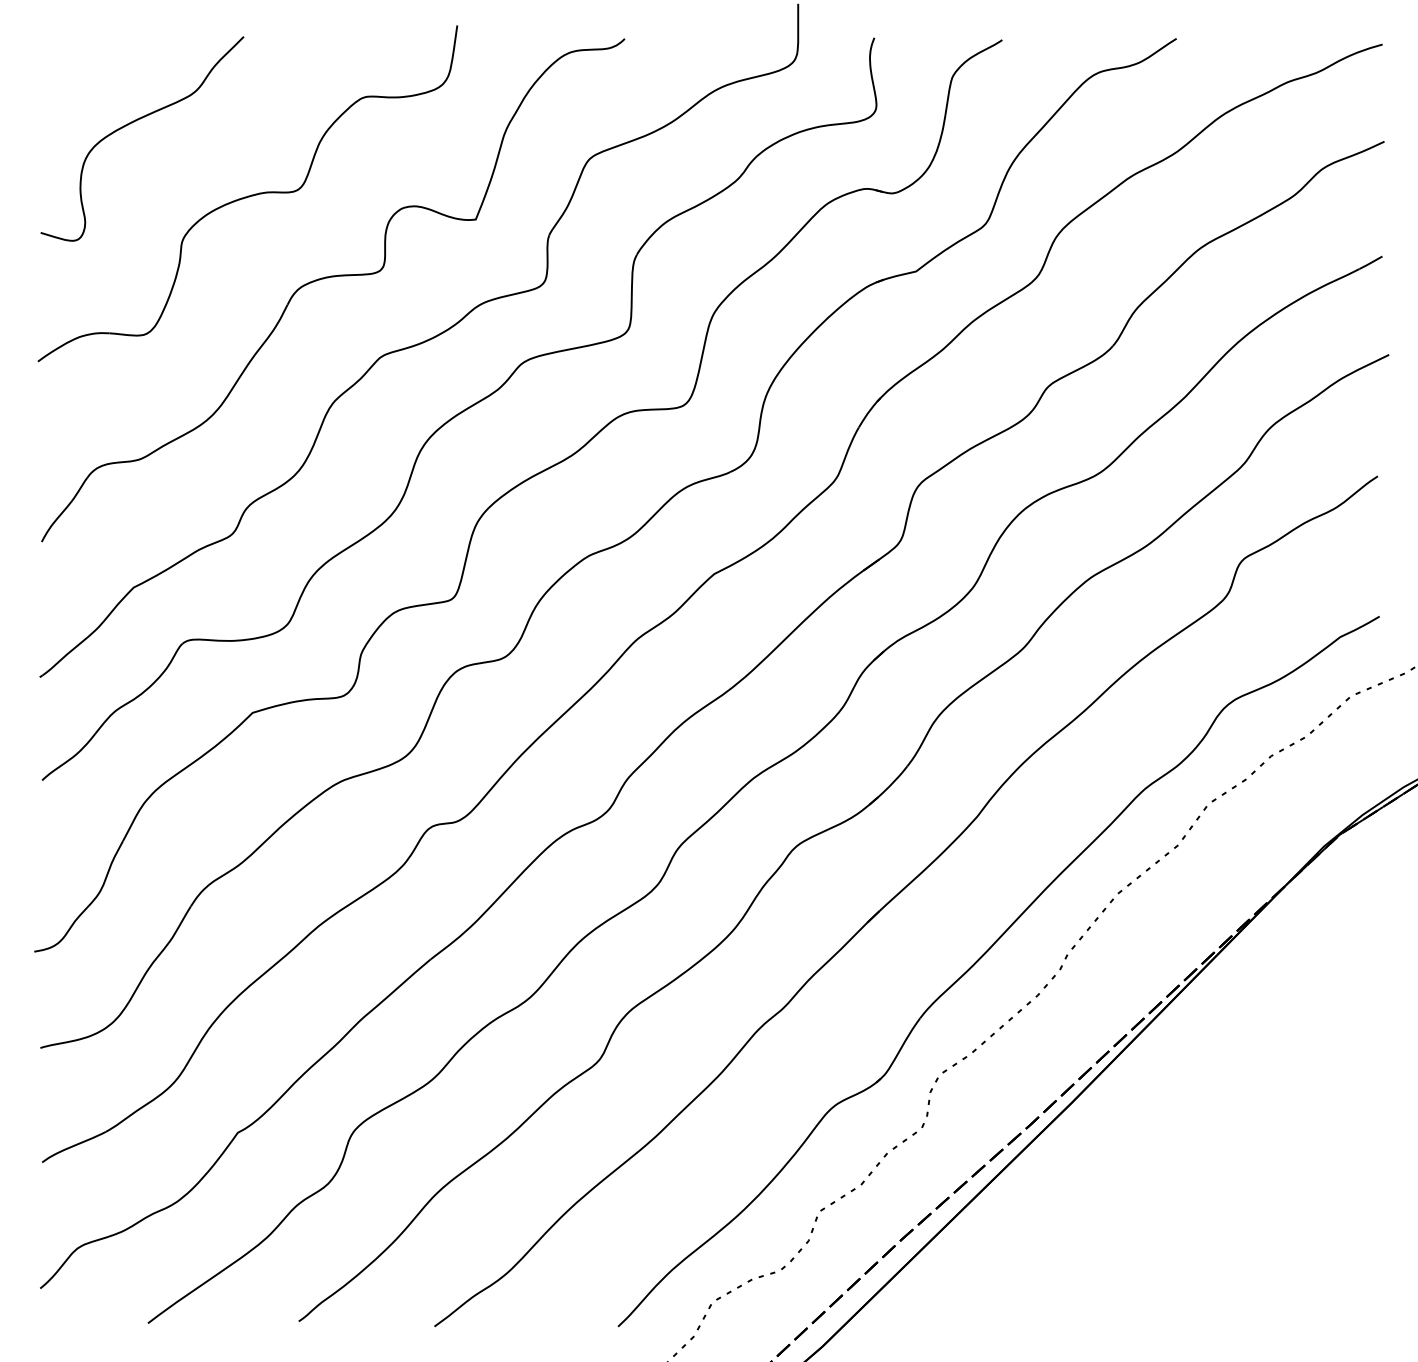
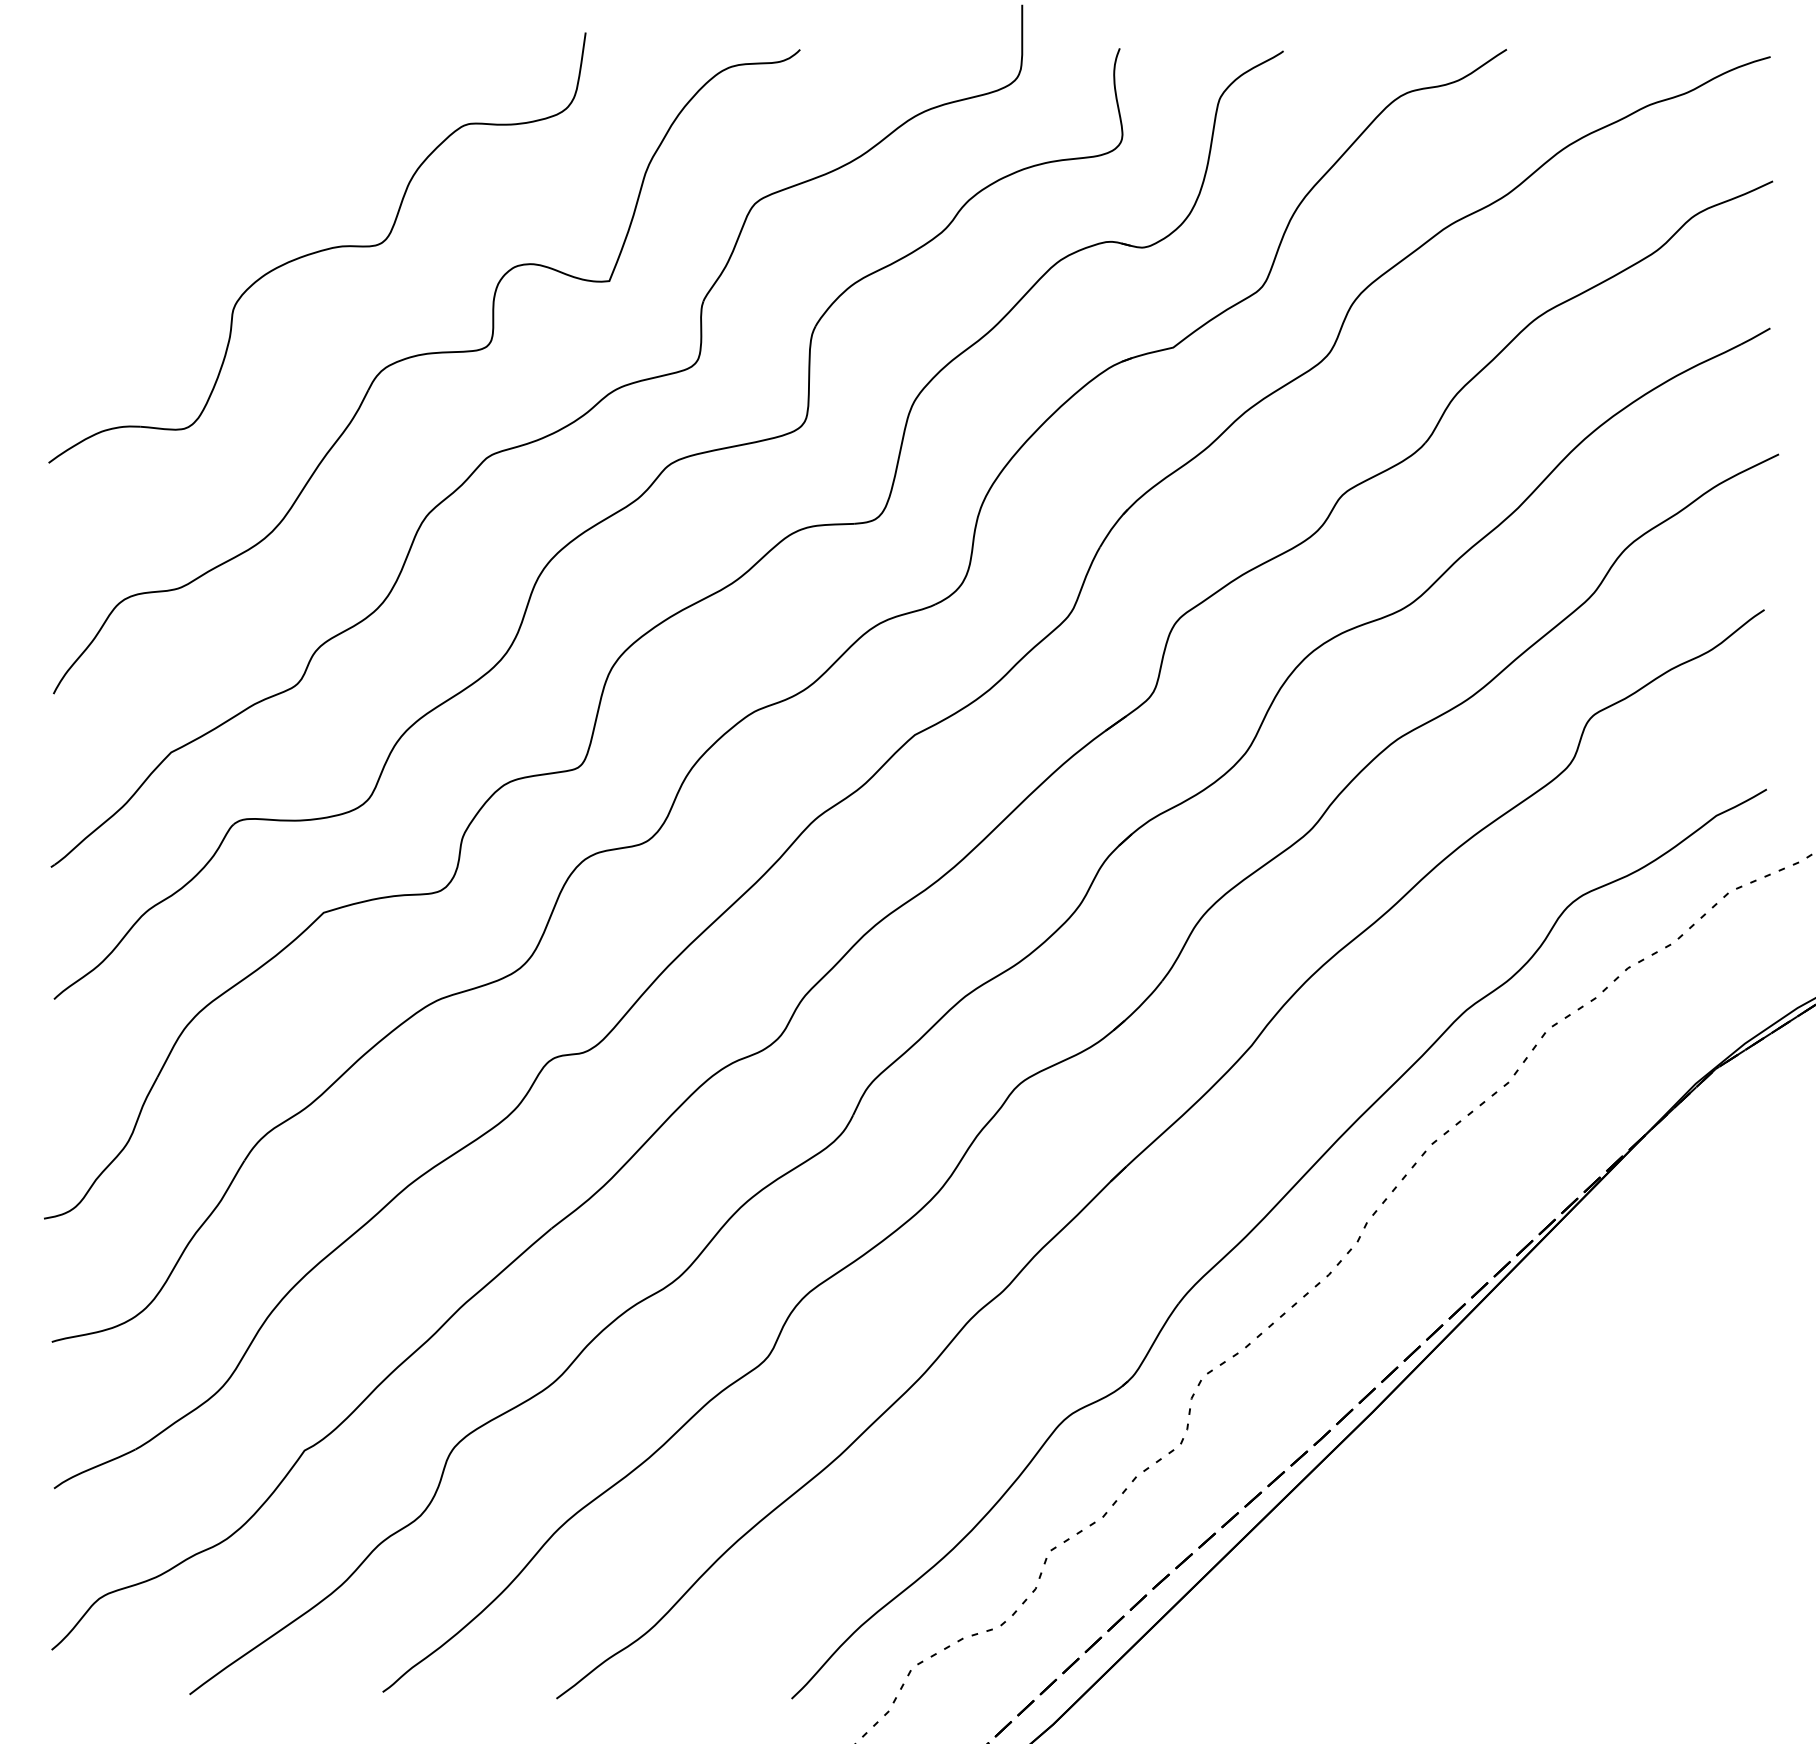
curve: (133, 122) -> (171, 156), removed

